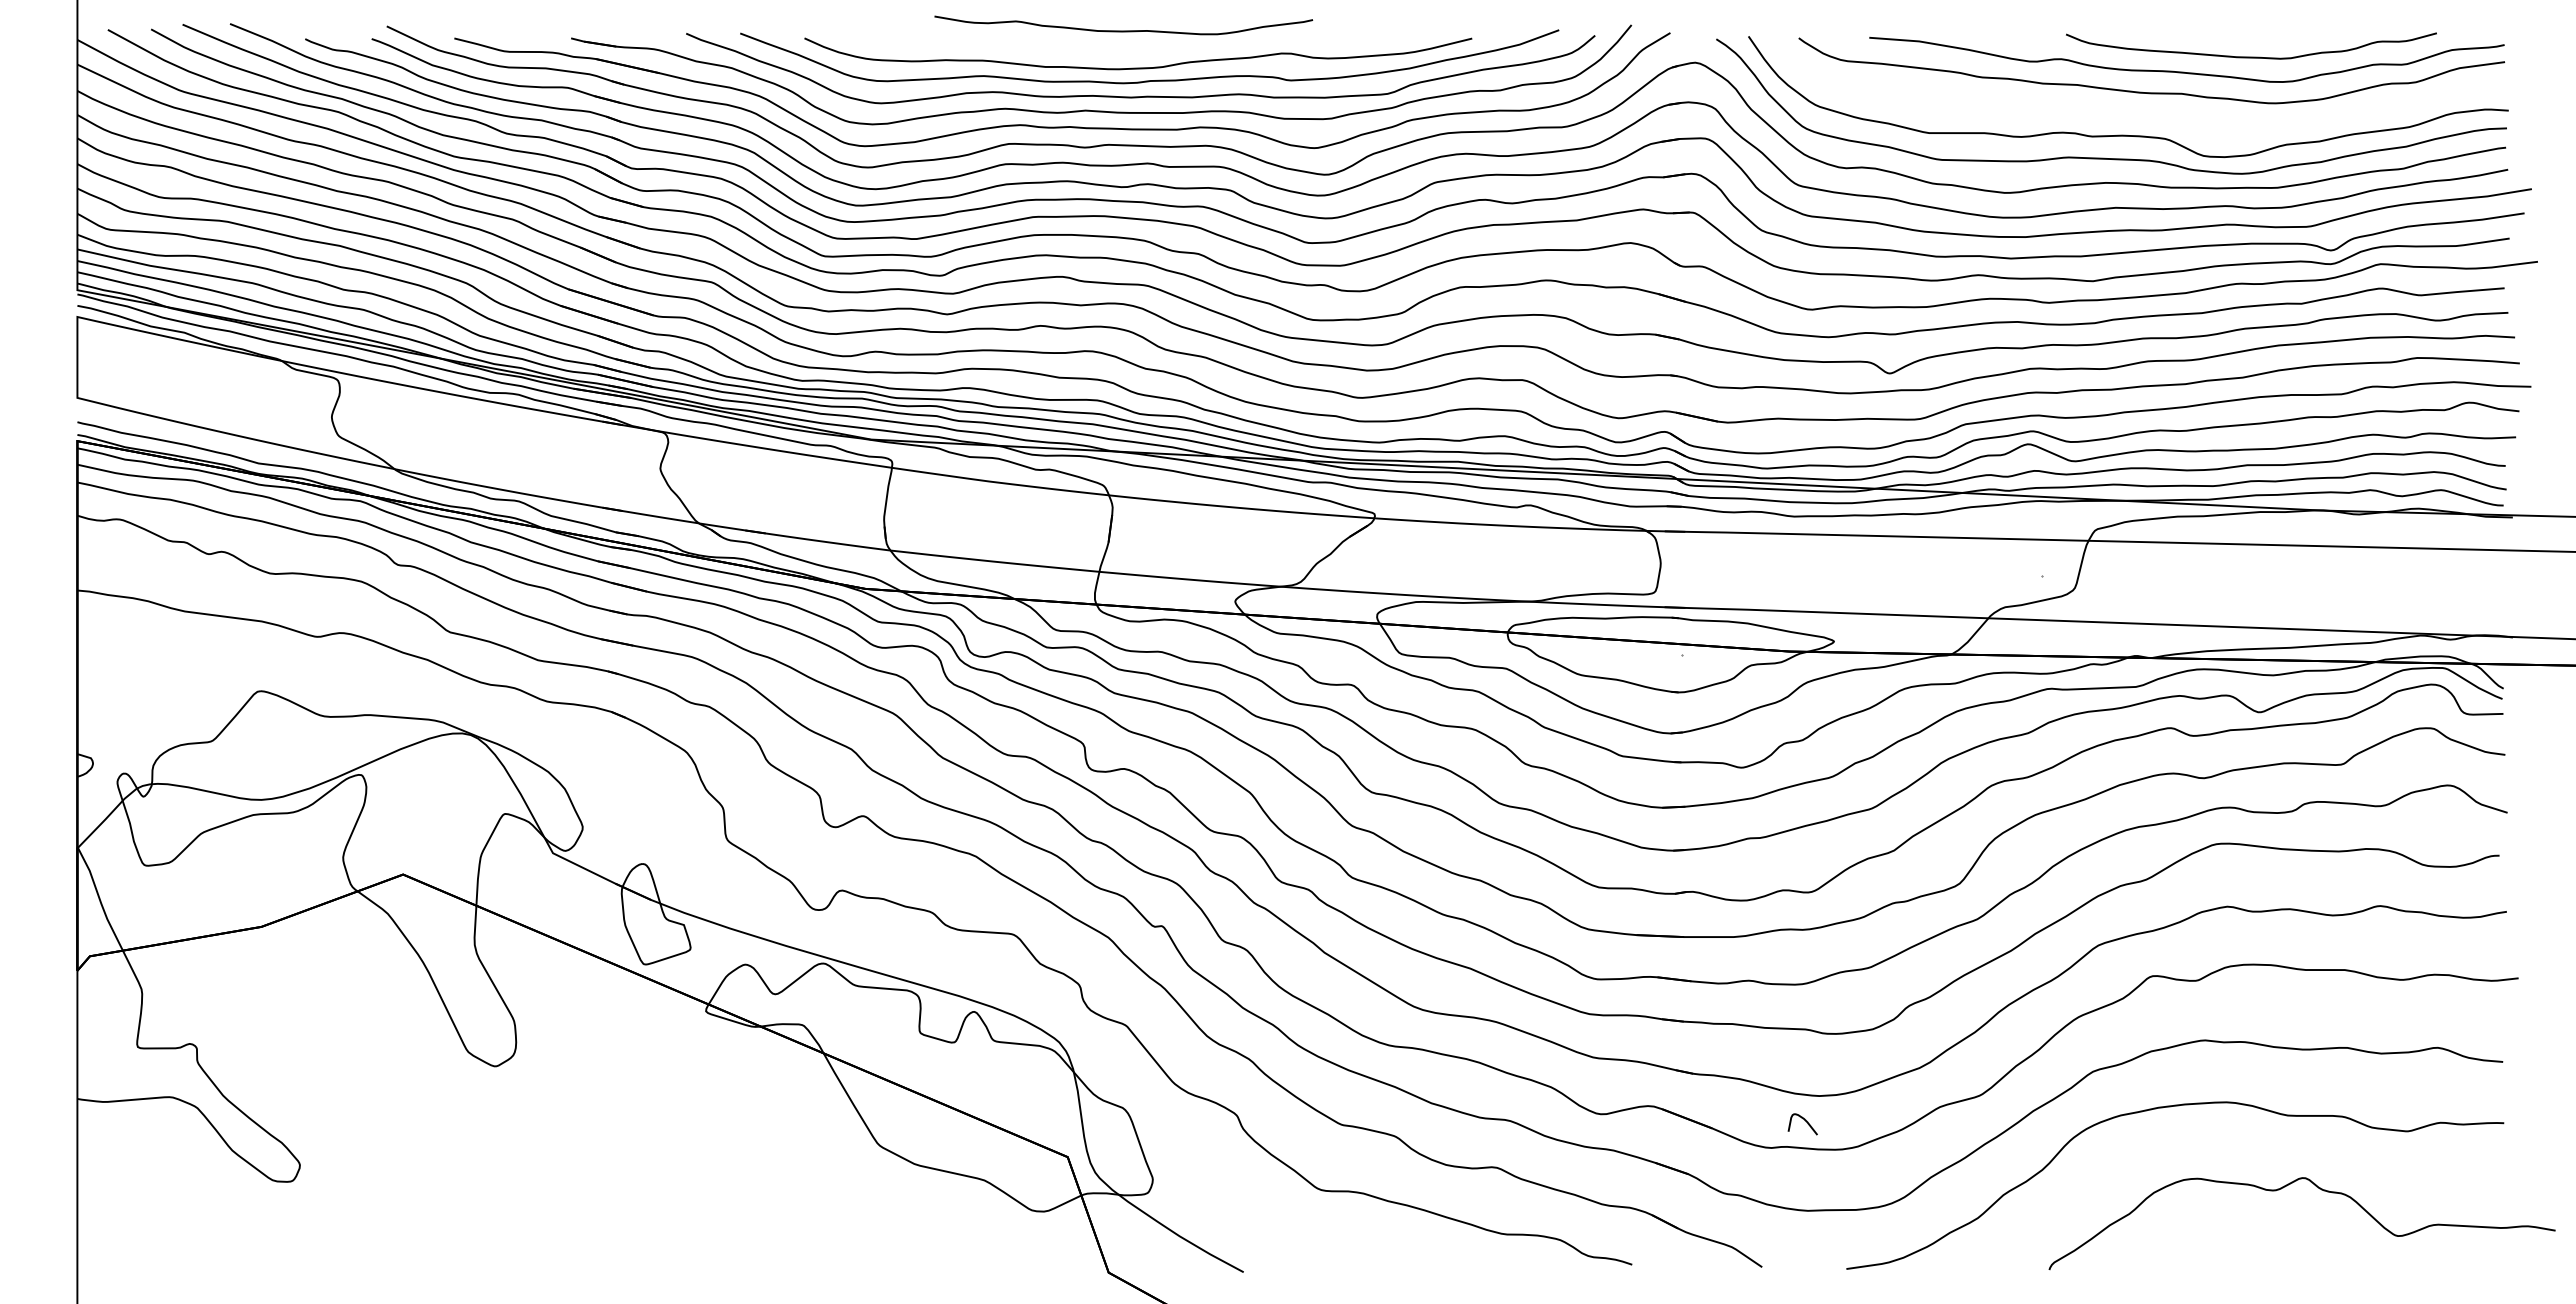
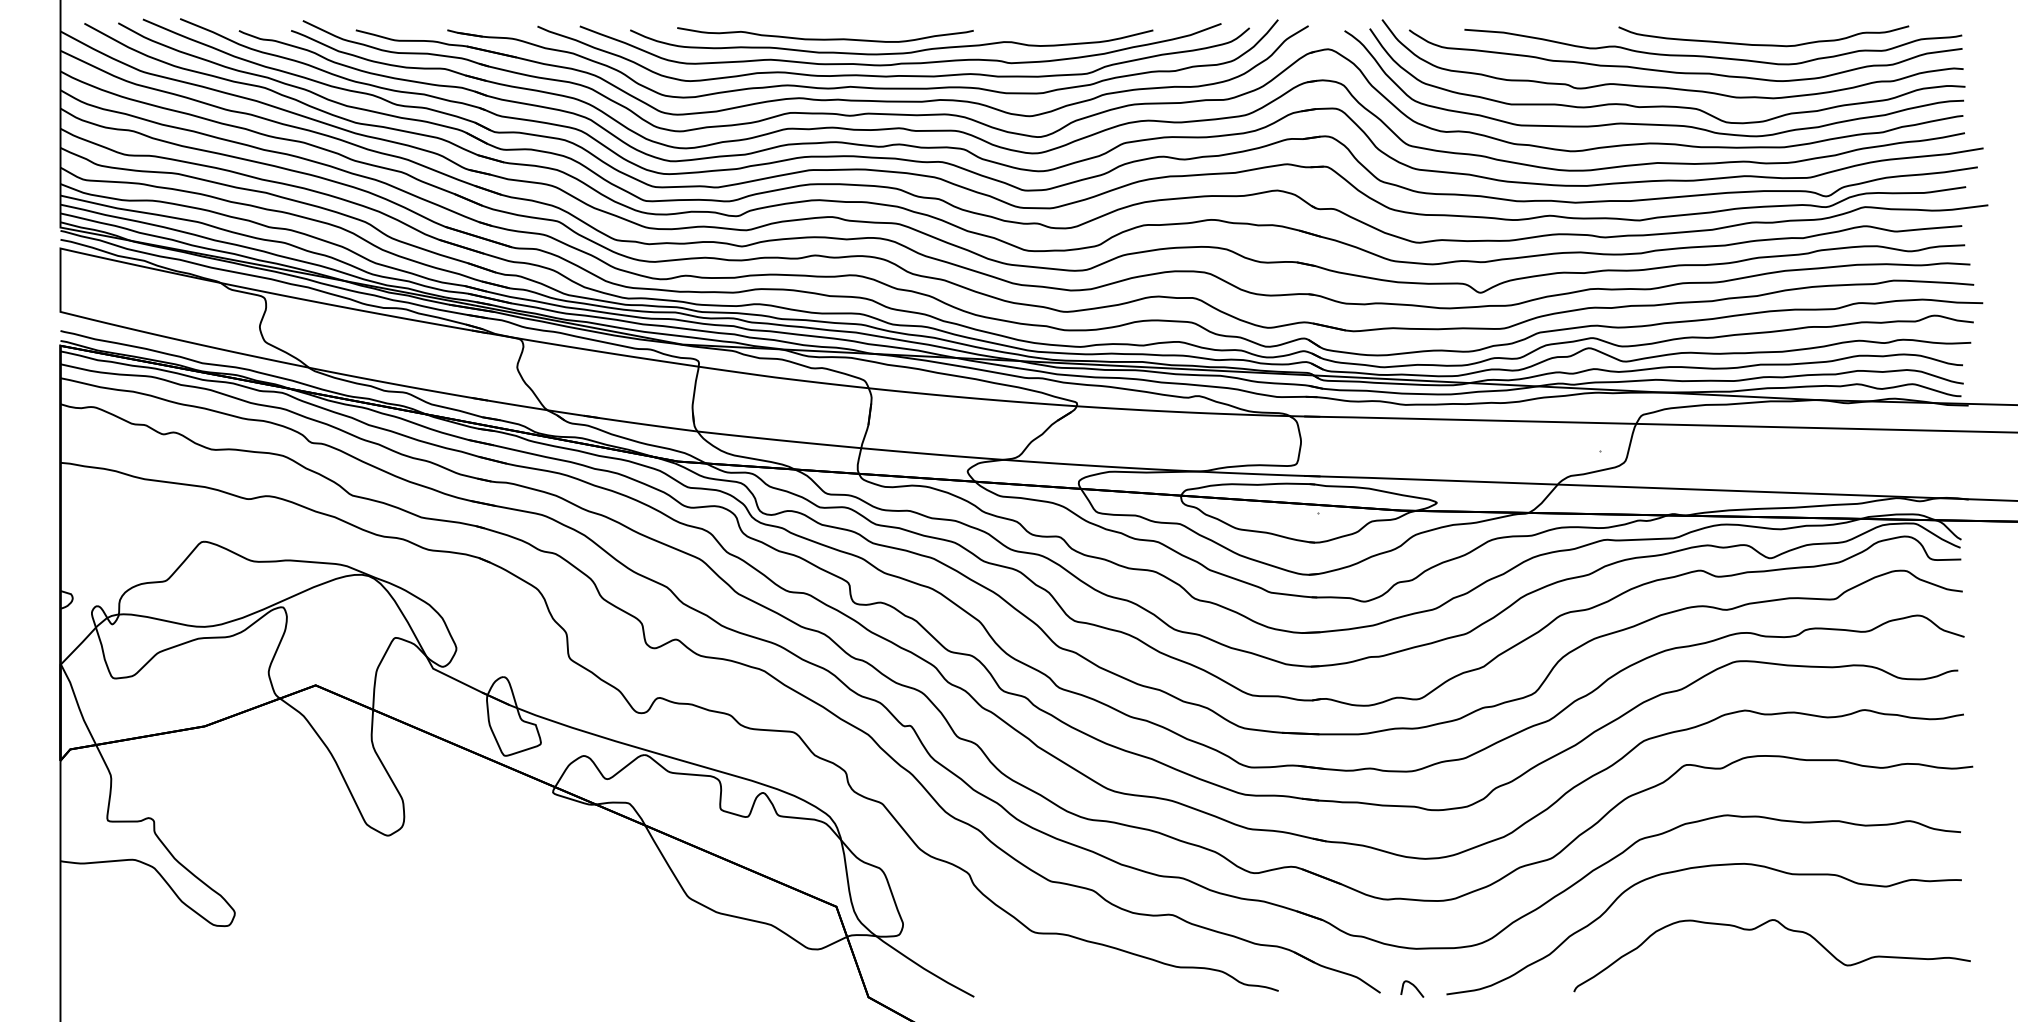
curve: (1123, 30) -> (825, 38), moved
curve: (2134, 111) -> (1672, 87), added
curve: (1805, 1121) -> (1414, 986), moved
curve: (2319, 1189) -> (1785, 928), moved

